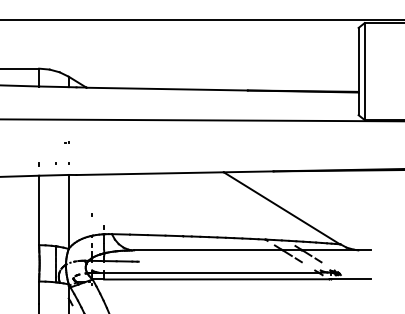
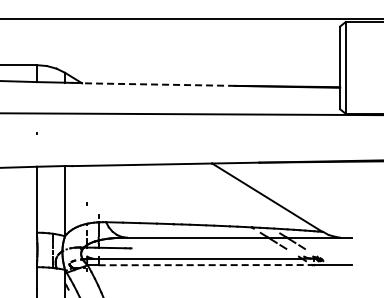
line: (167, 89) -> (158, 84), solid -> dashed
line: (216, 279) -> (205, 265), solid -> dashed

